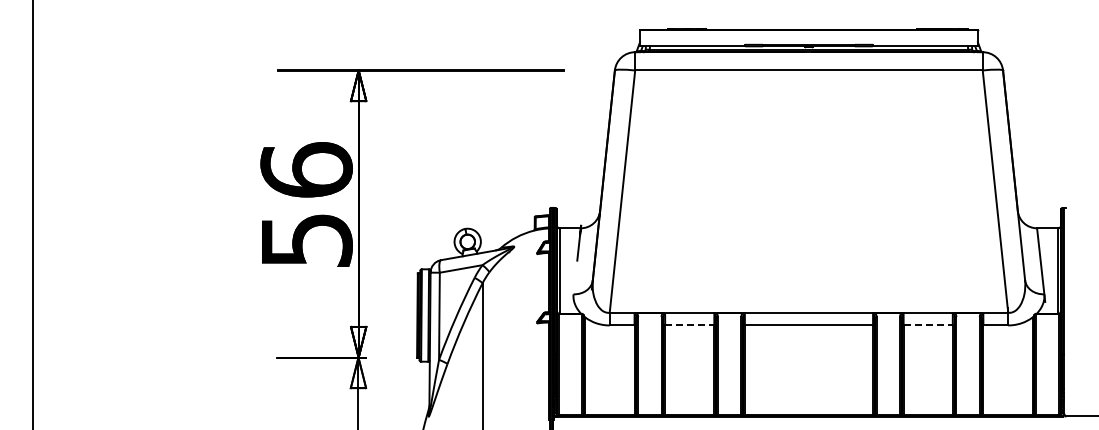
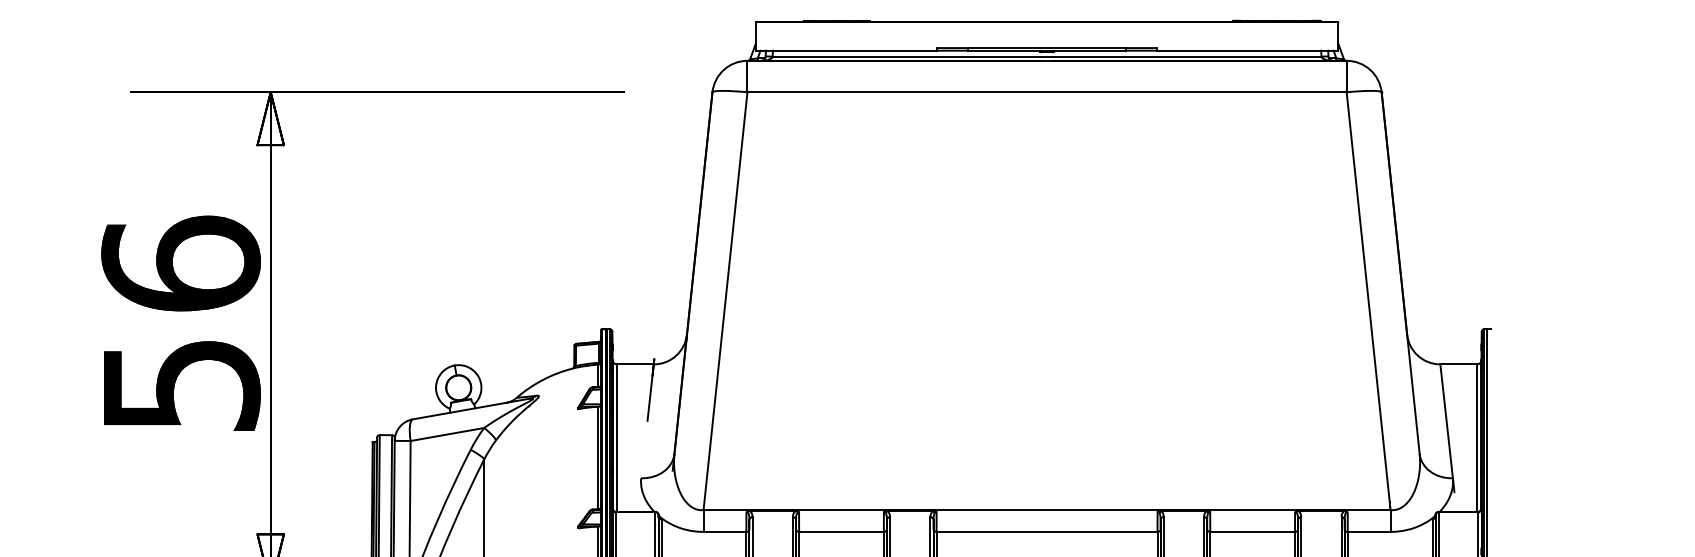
line: (689, 325) -> (841, 531), dashed -> solid
line: (928, 325) -> (1253, 531), dashed -> solid

